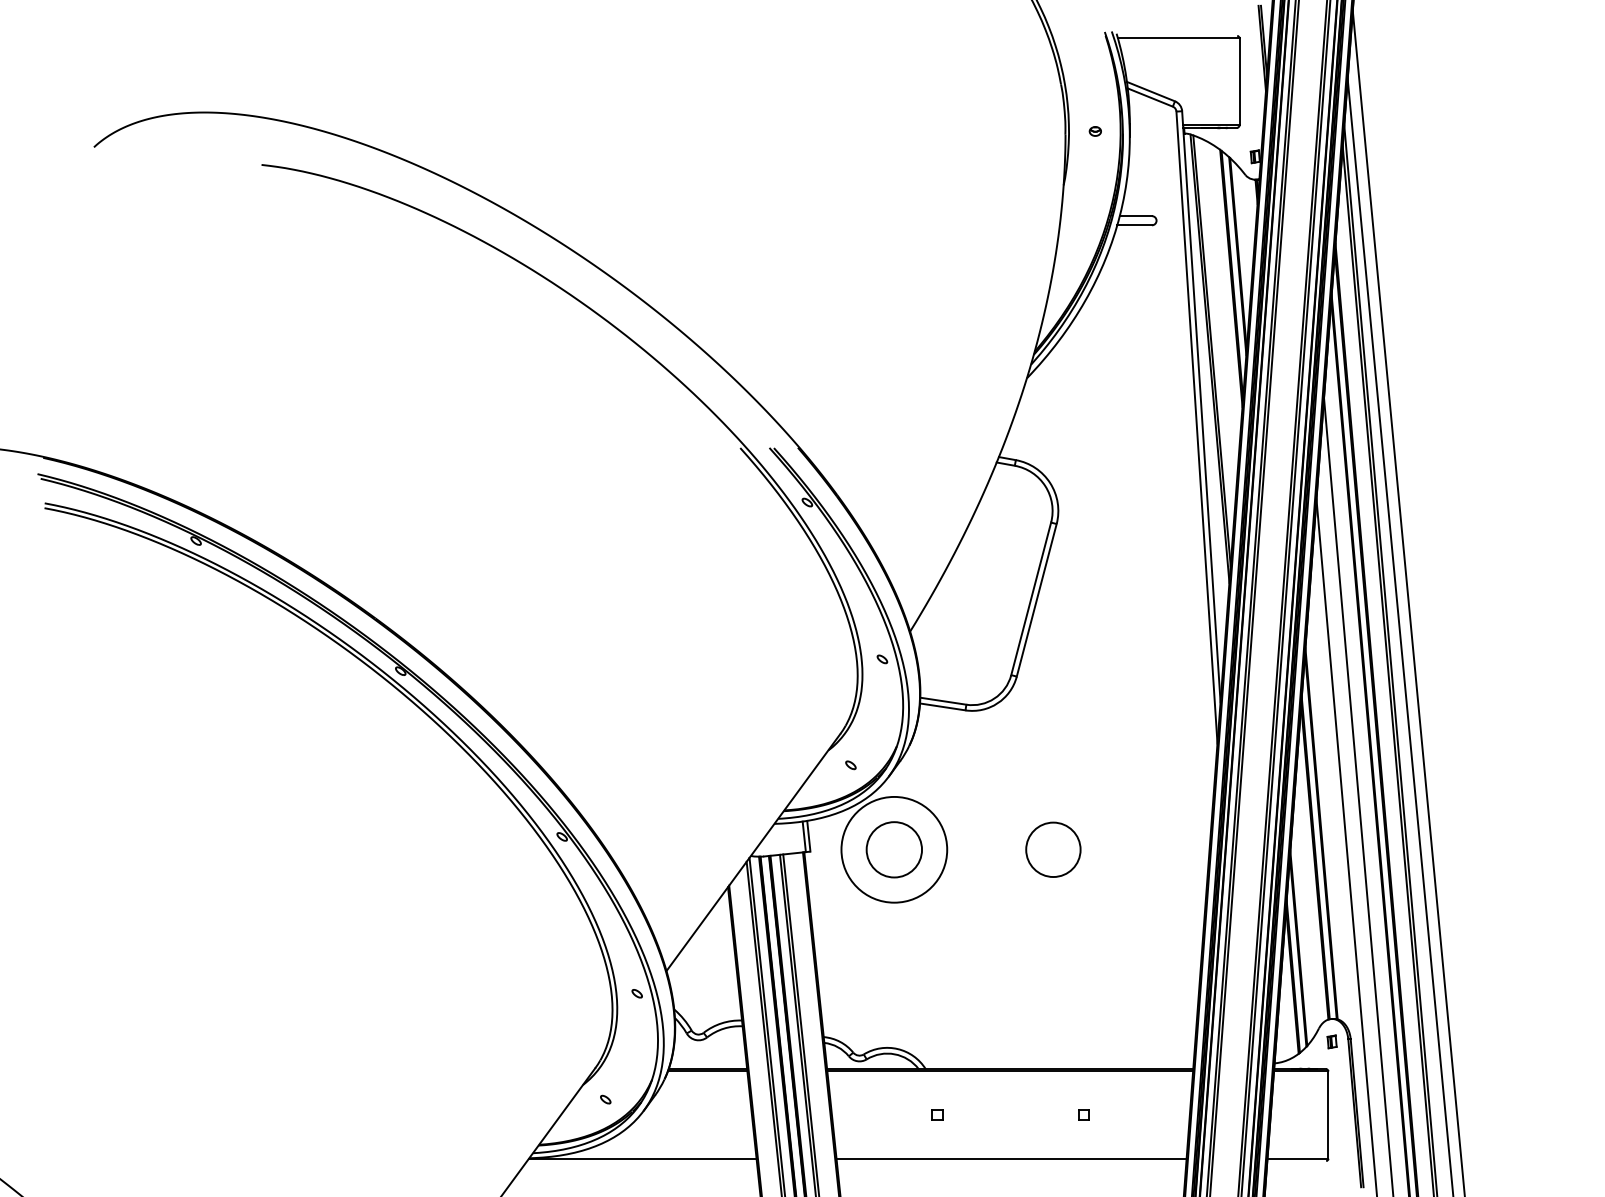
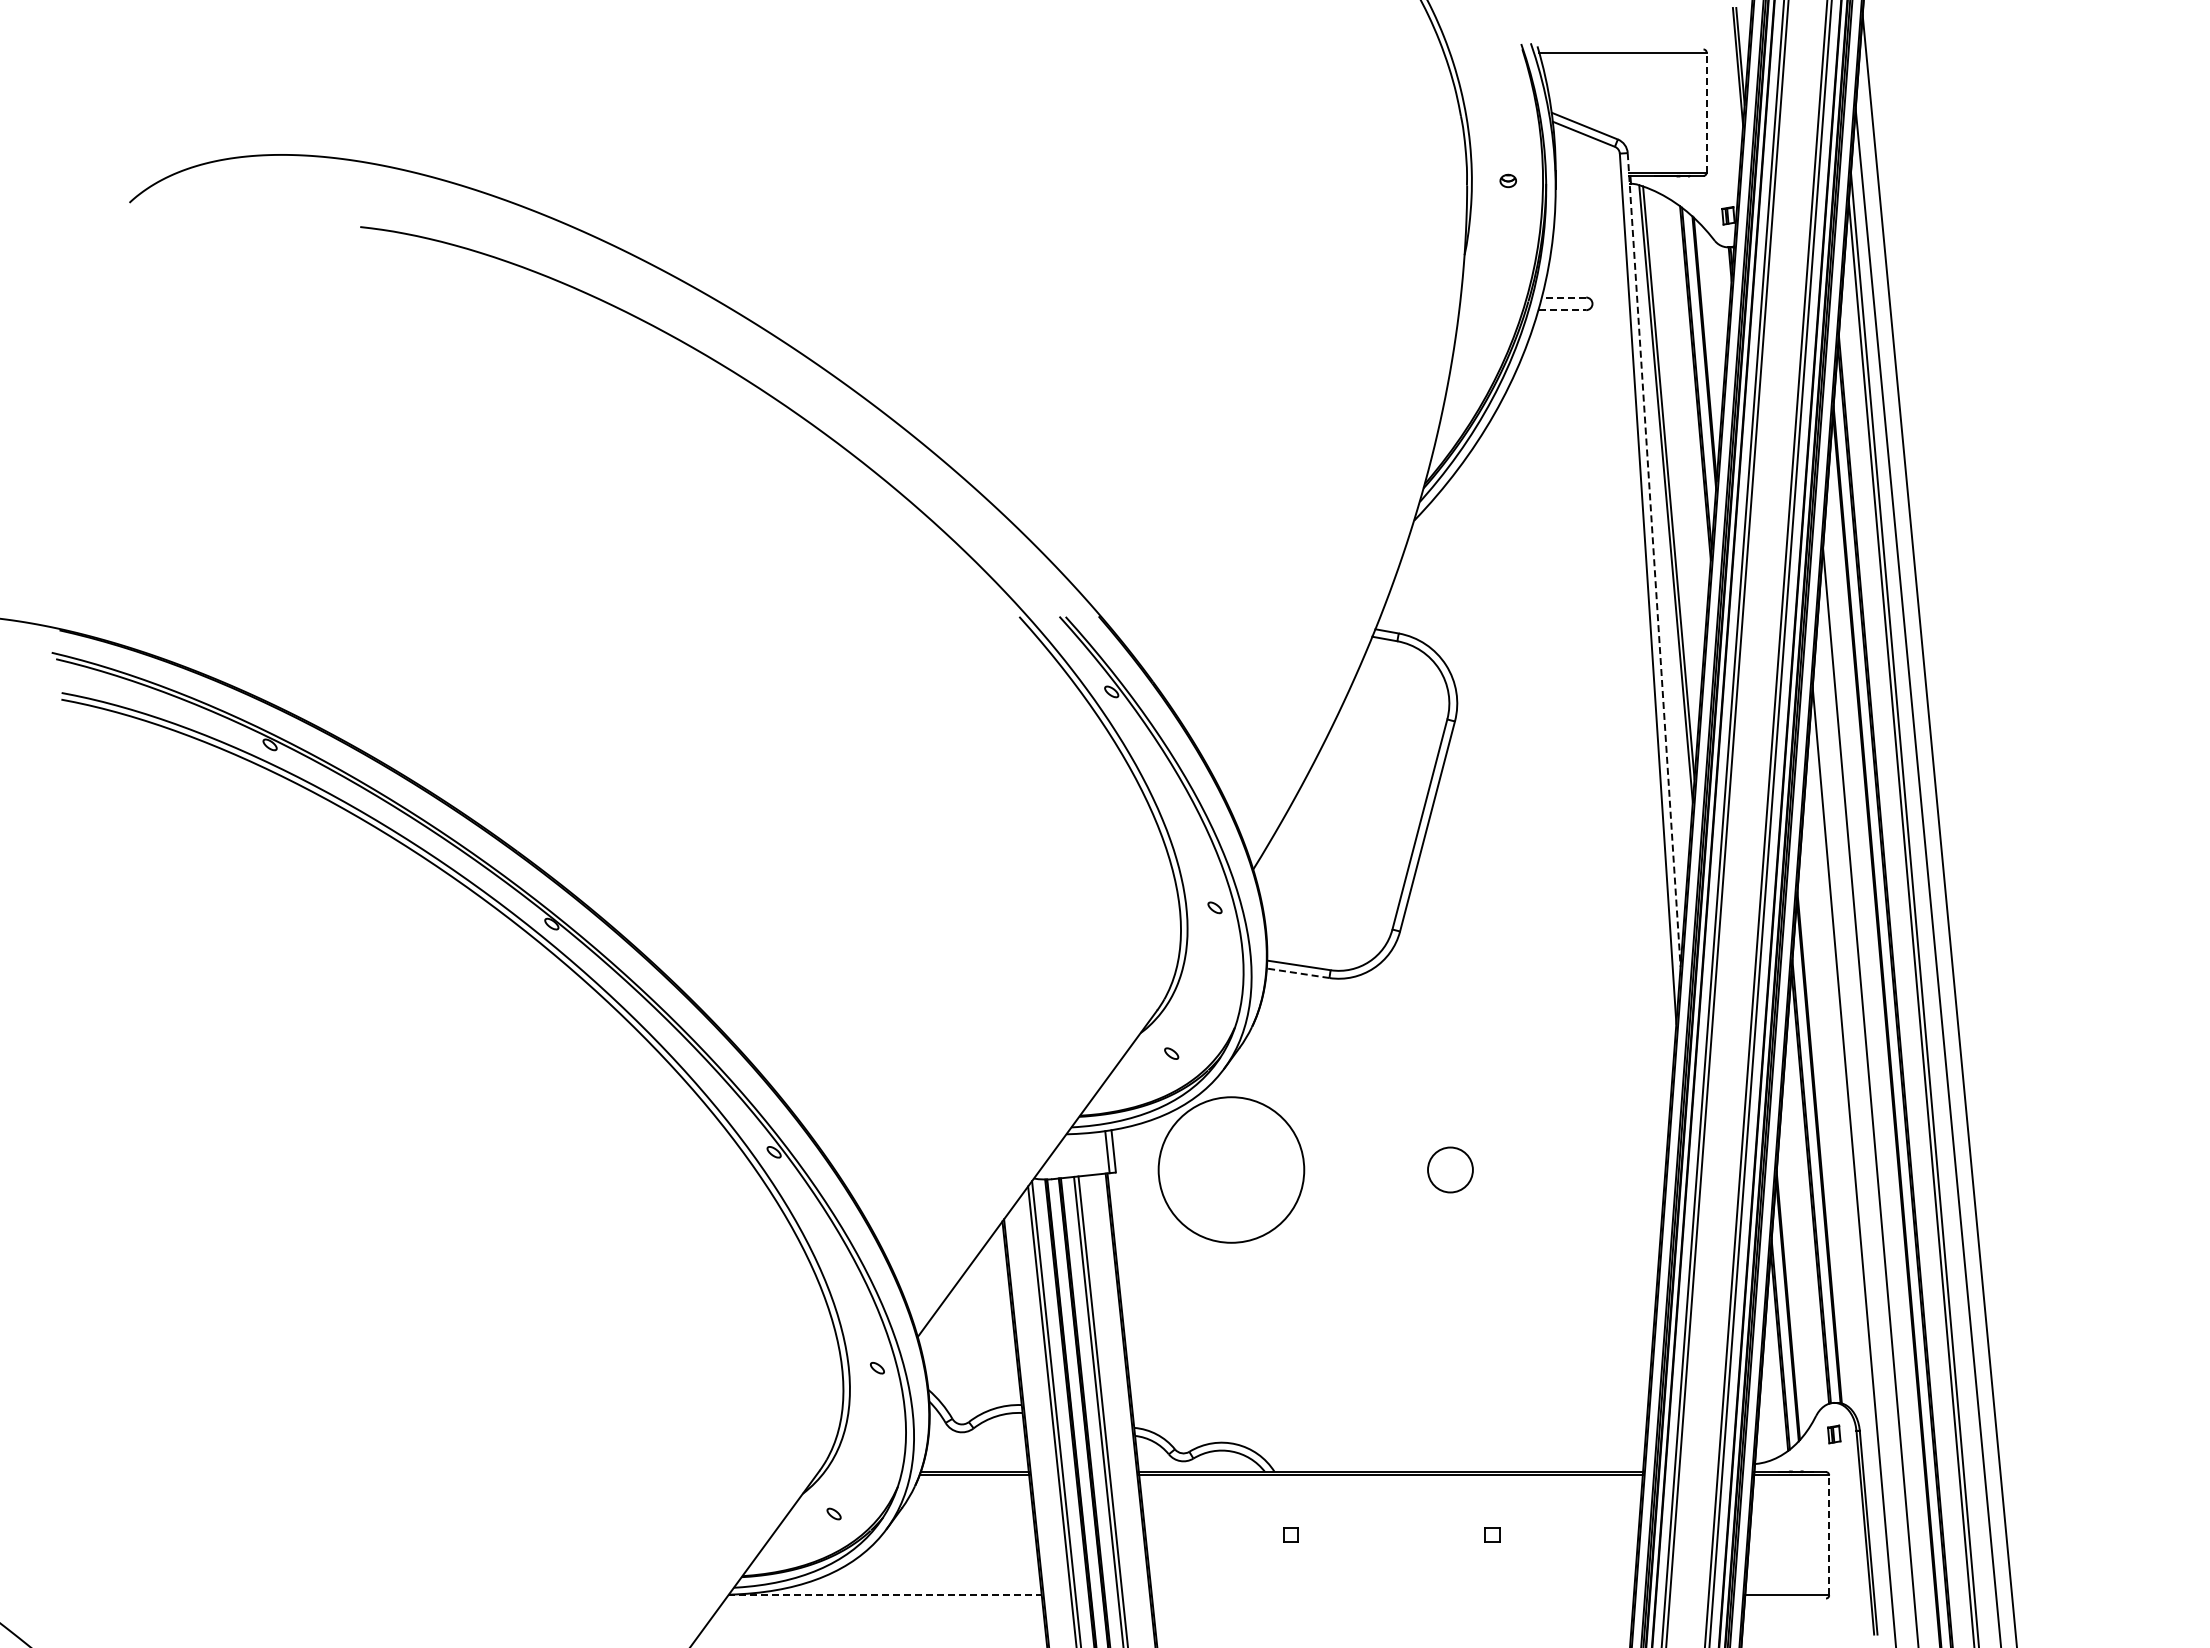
line: (1239, 81) -> (1706, 112), solid -> dashed
line: (1135, 216) -> (1563, 297), solid -> dashed
line: (1134, 225) -> (1562, 310), solid -> dashed
line: (1201, 407) -> (1654, 560), solid -> dashed
line: (943, 707) -> (1298, 973), solid -> dashed
circle: (894, 849) -> (1231, 1169), removed
circle: (1053, 849) -> (1450, 1169), size x0.6
line: (1328, 1114) -> (1829, 1534), solid -> dashed
line: (643, 1158) -> (885, 1595), solid -> dashed
line: (1011, 1158) -> (1392, 1595), removed

